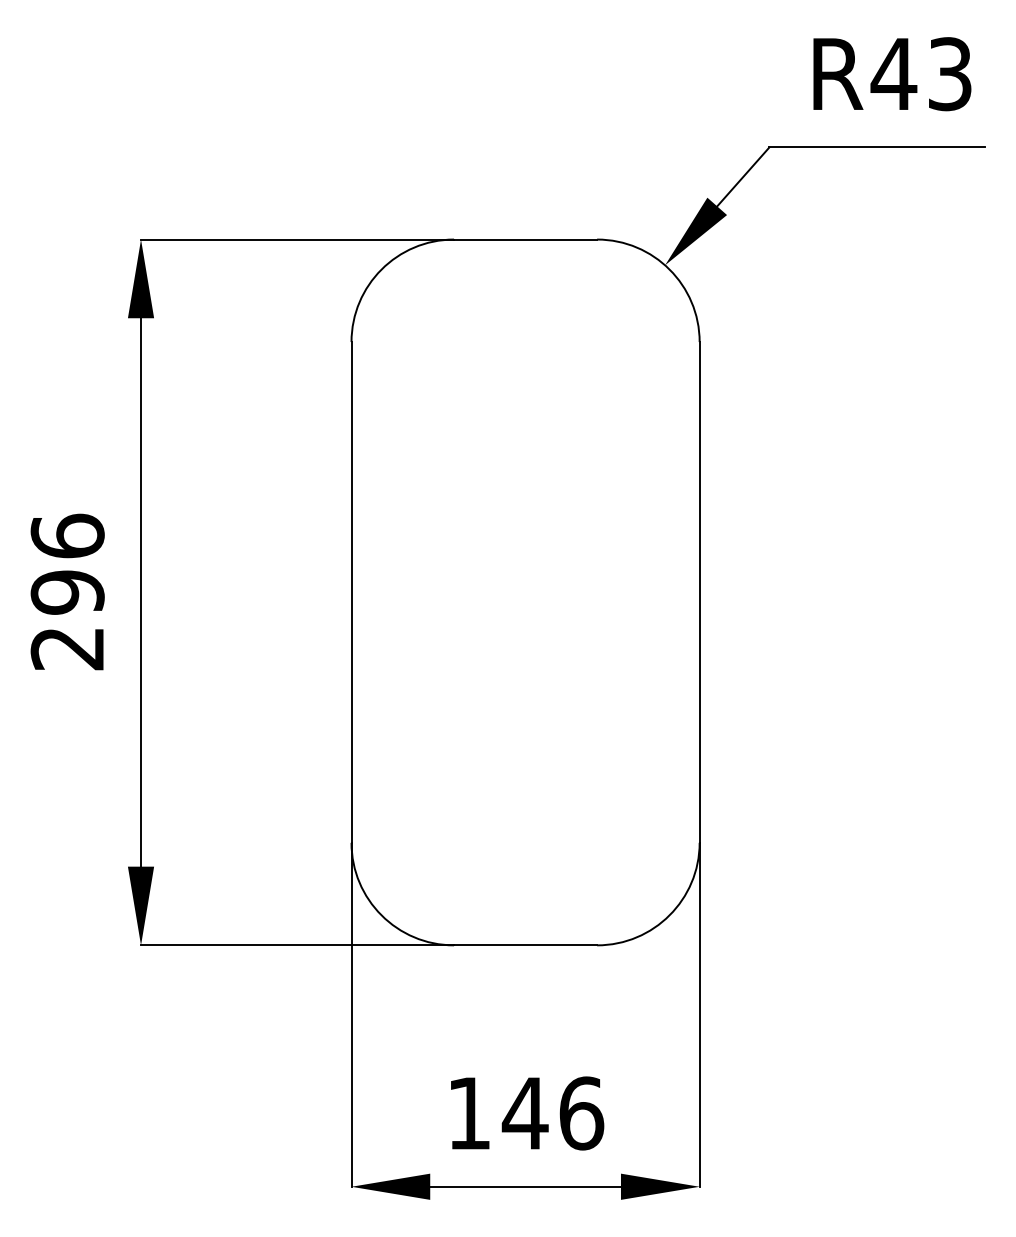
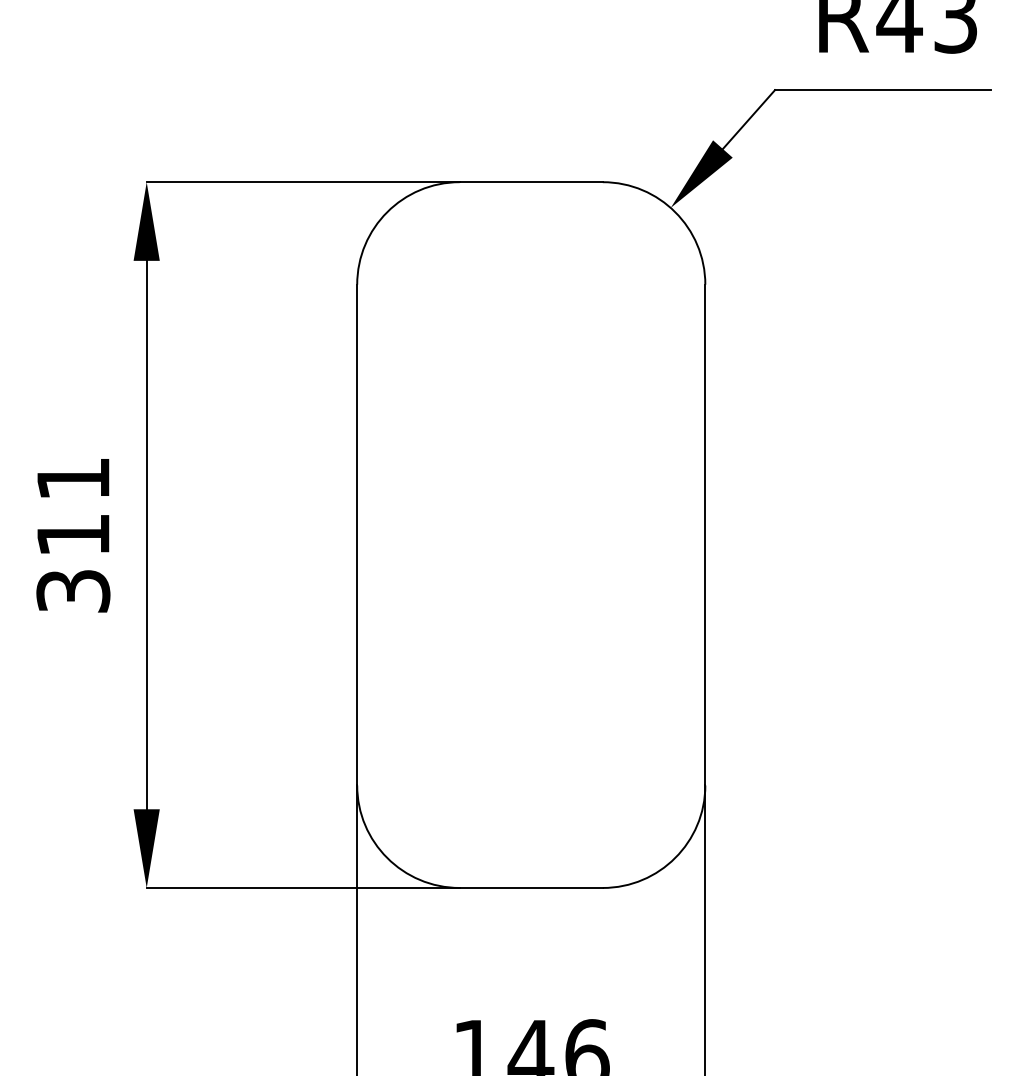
text: (67, 591) -> (73, 534), 296 -> 311

